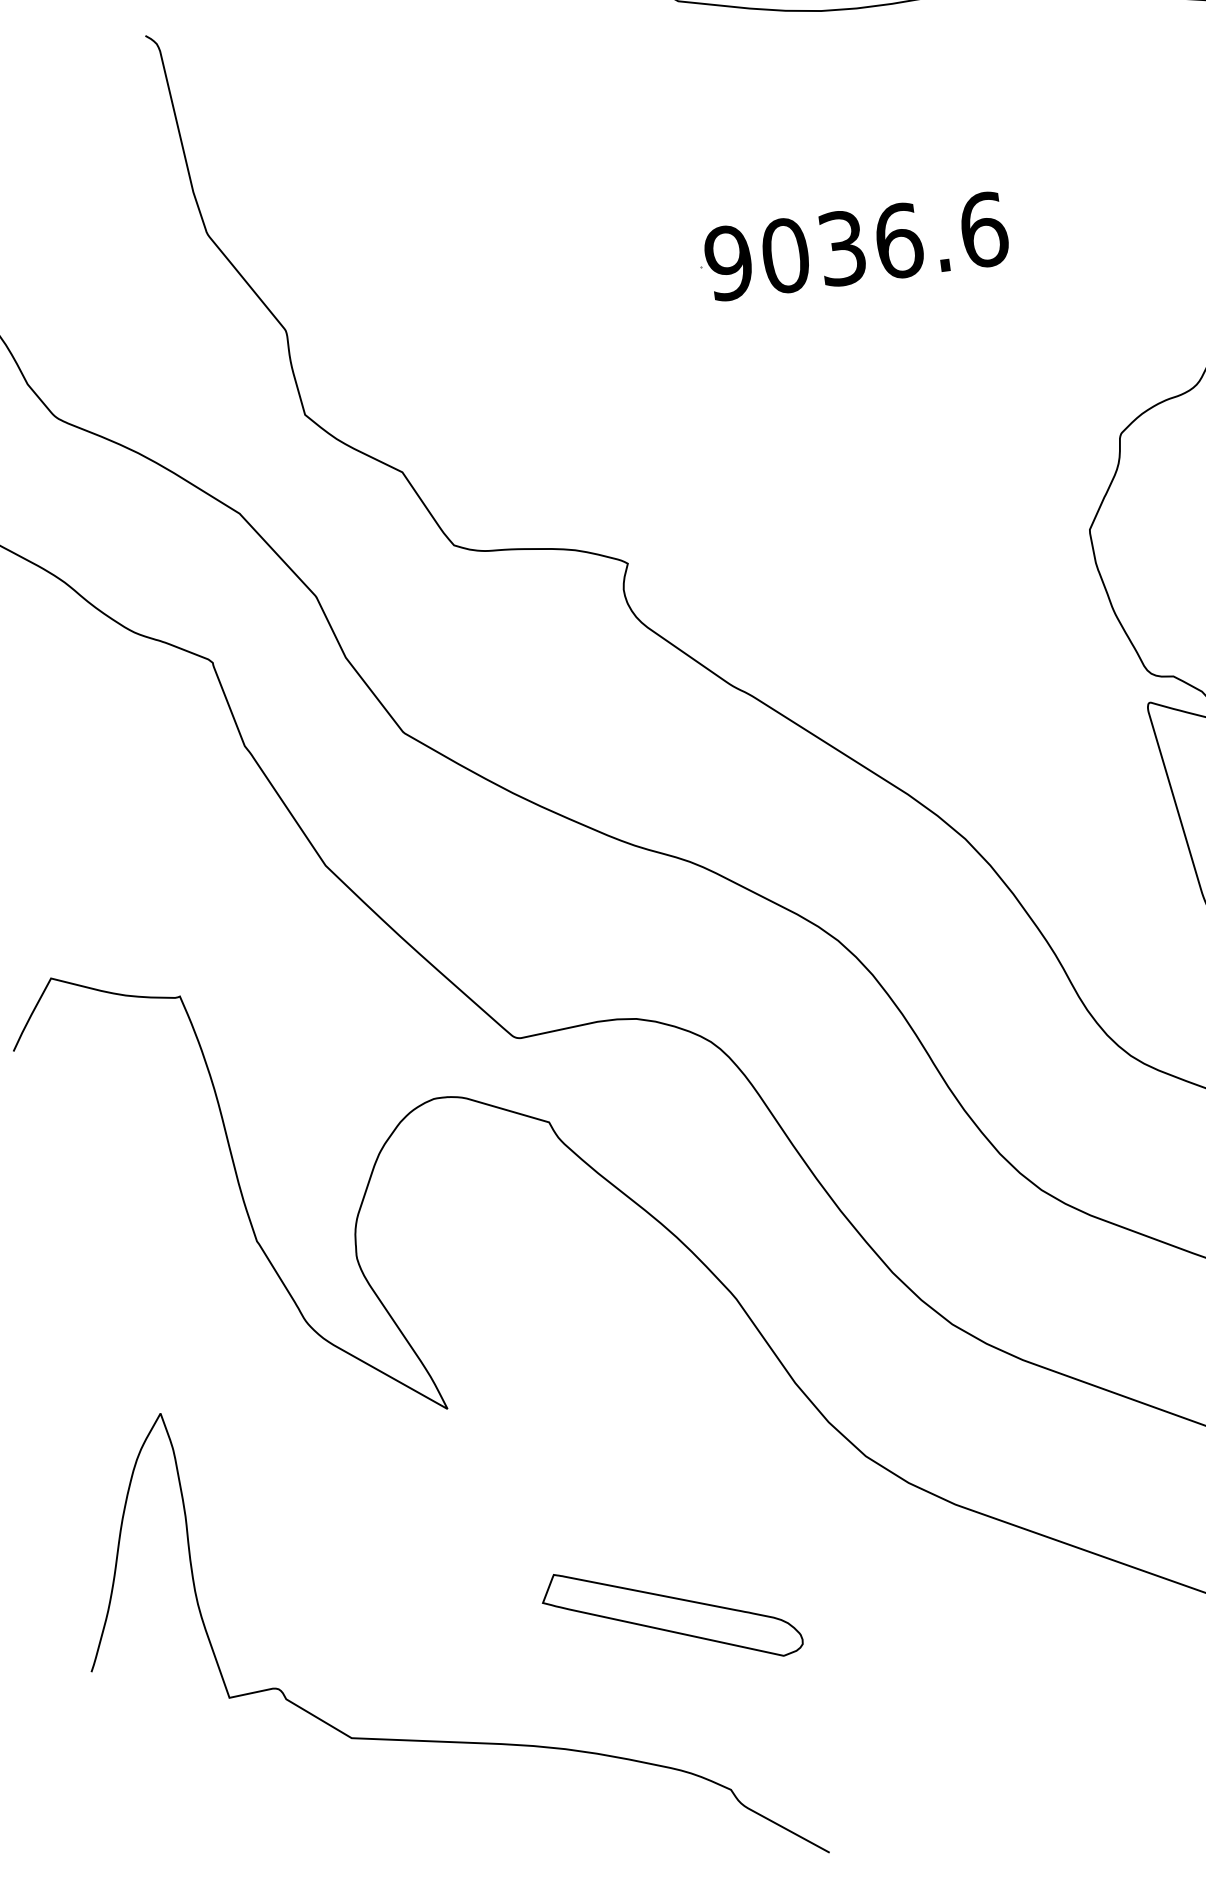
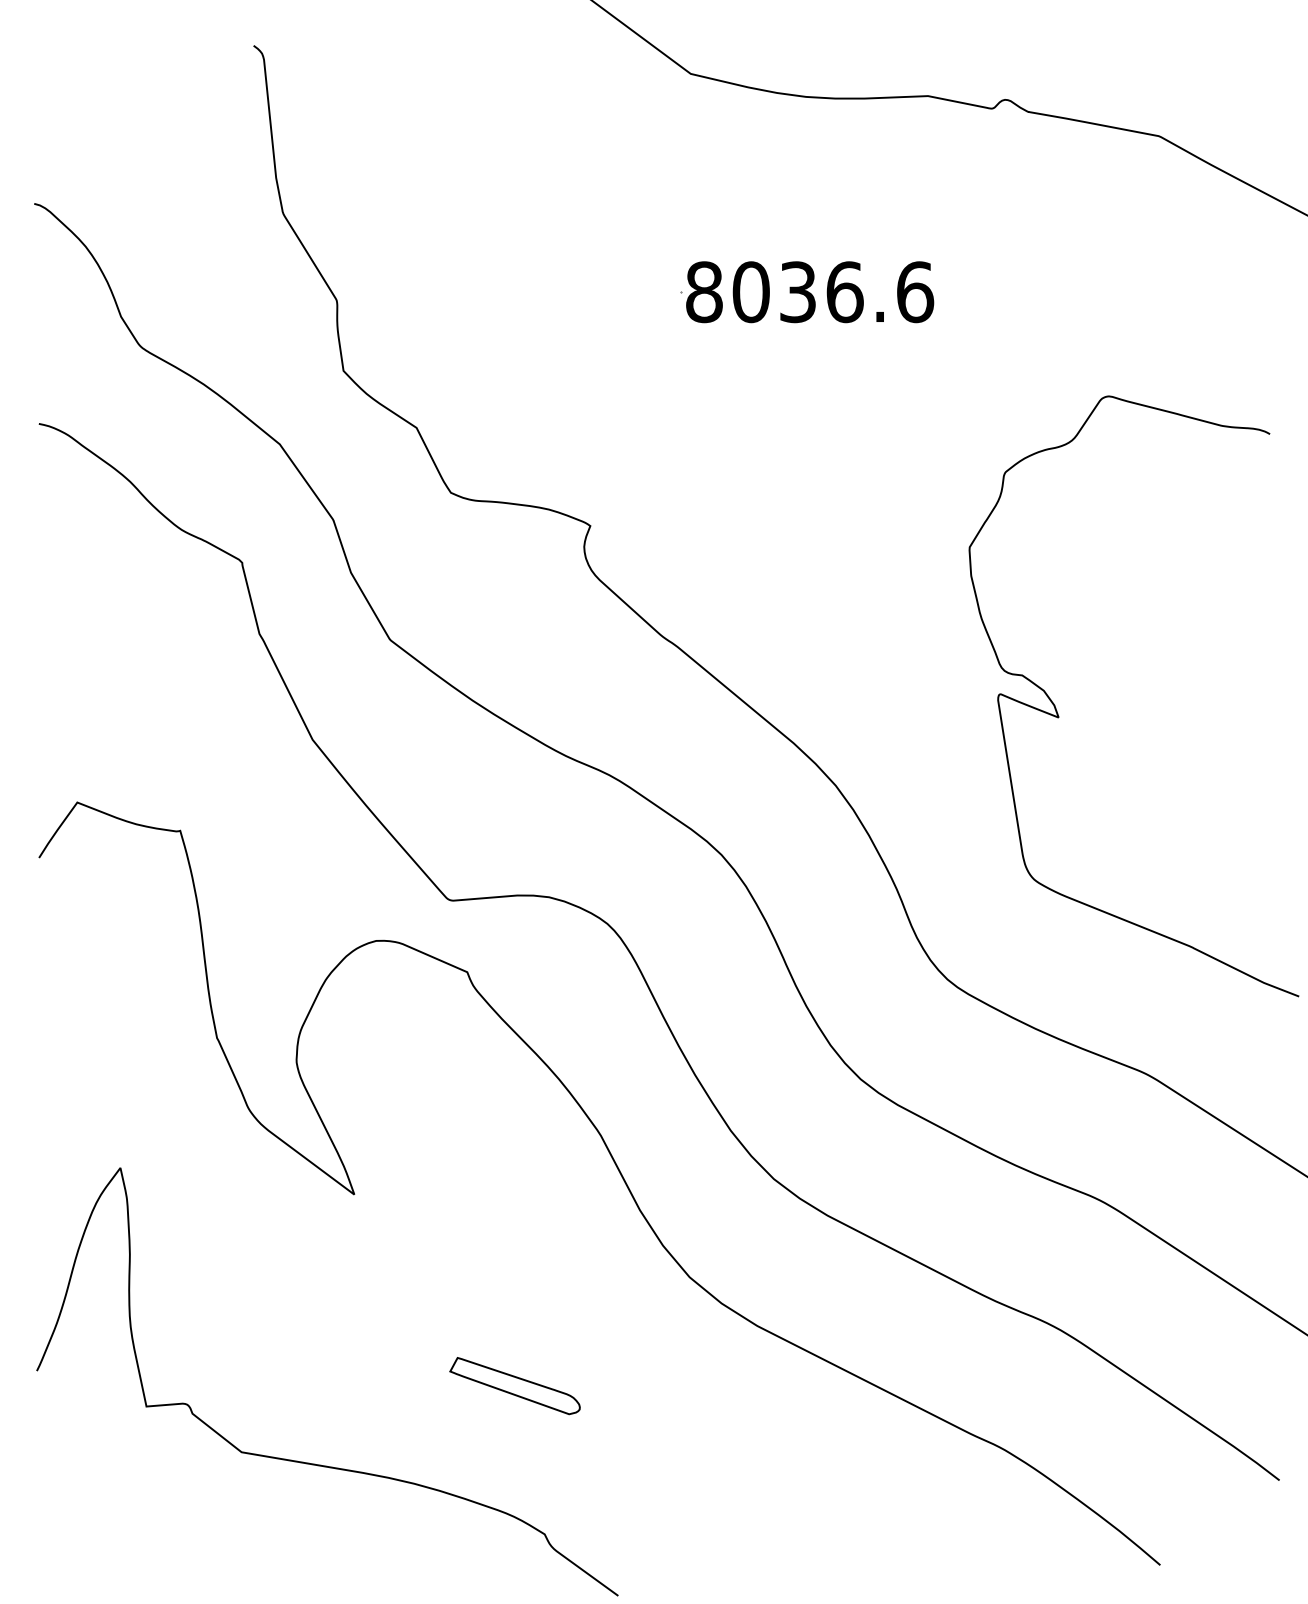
text: (727, 263) -> (703, 292), 9036.6 -> 8036.6
part: (671, 1615) -> (514, 1386), size x0.62

